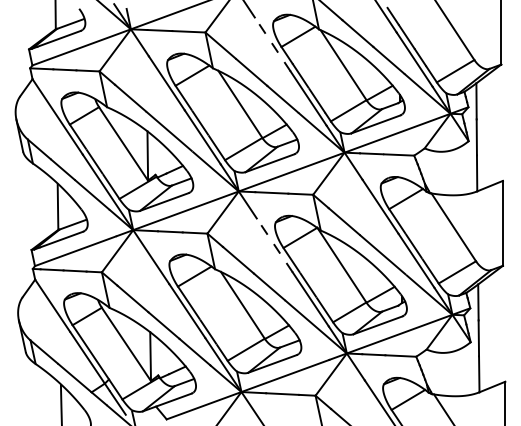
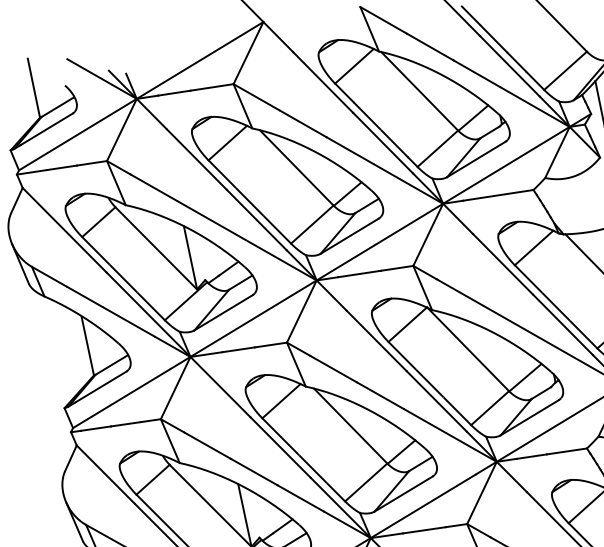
line: (272, 44) -> (322, 82), dashed -> solid
line: (274, 245) -> (376, 341), dashed -> solid

